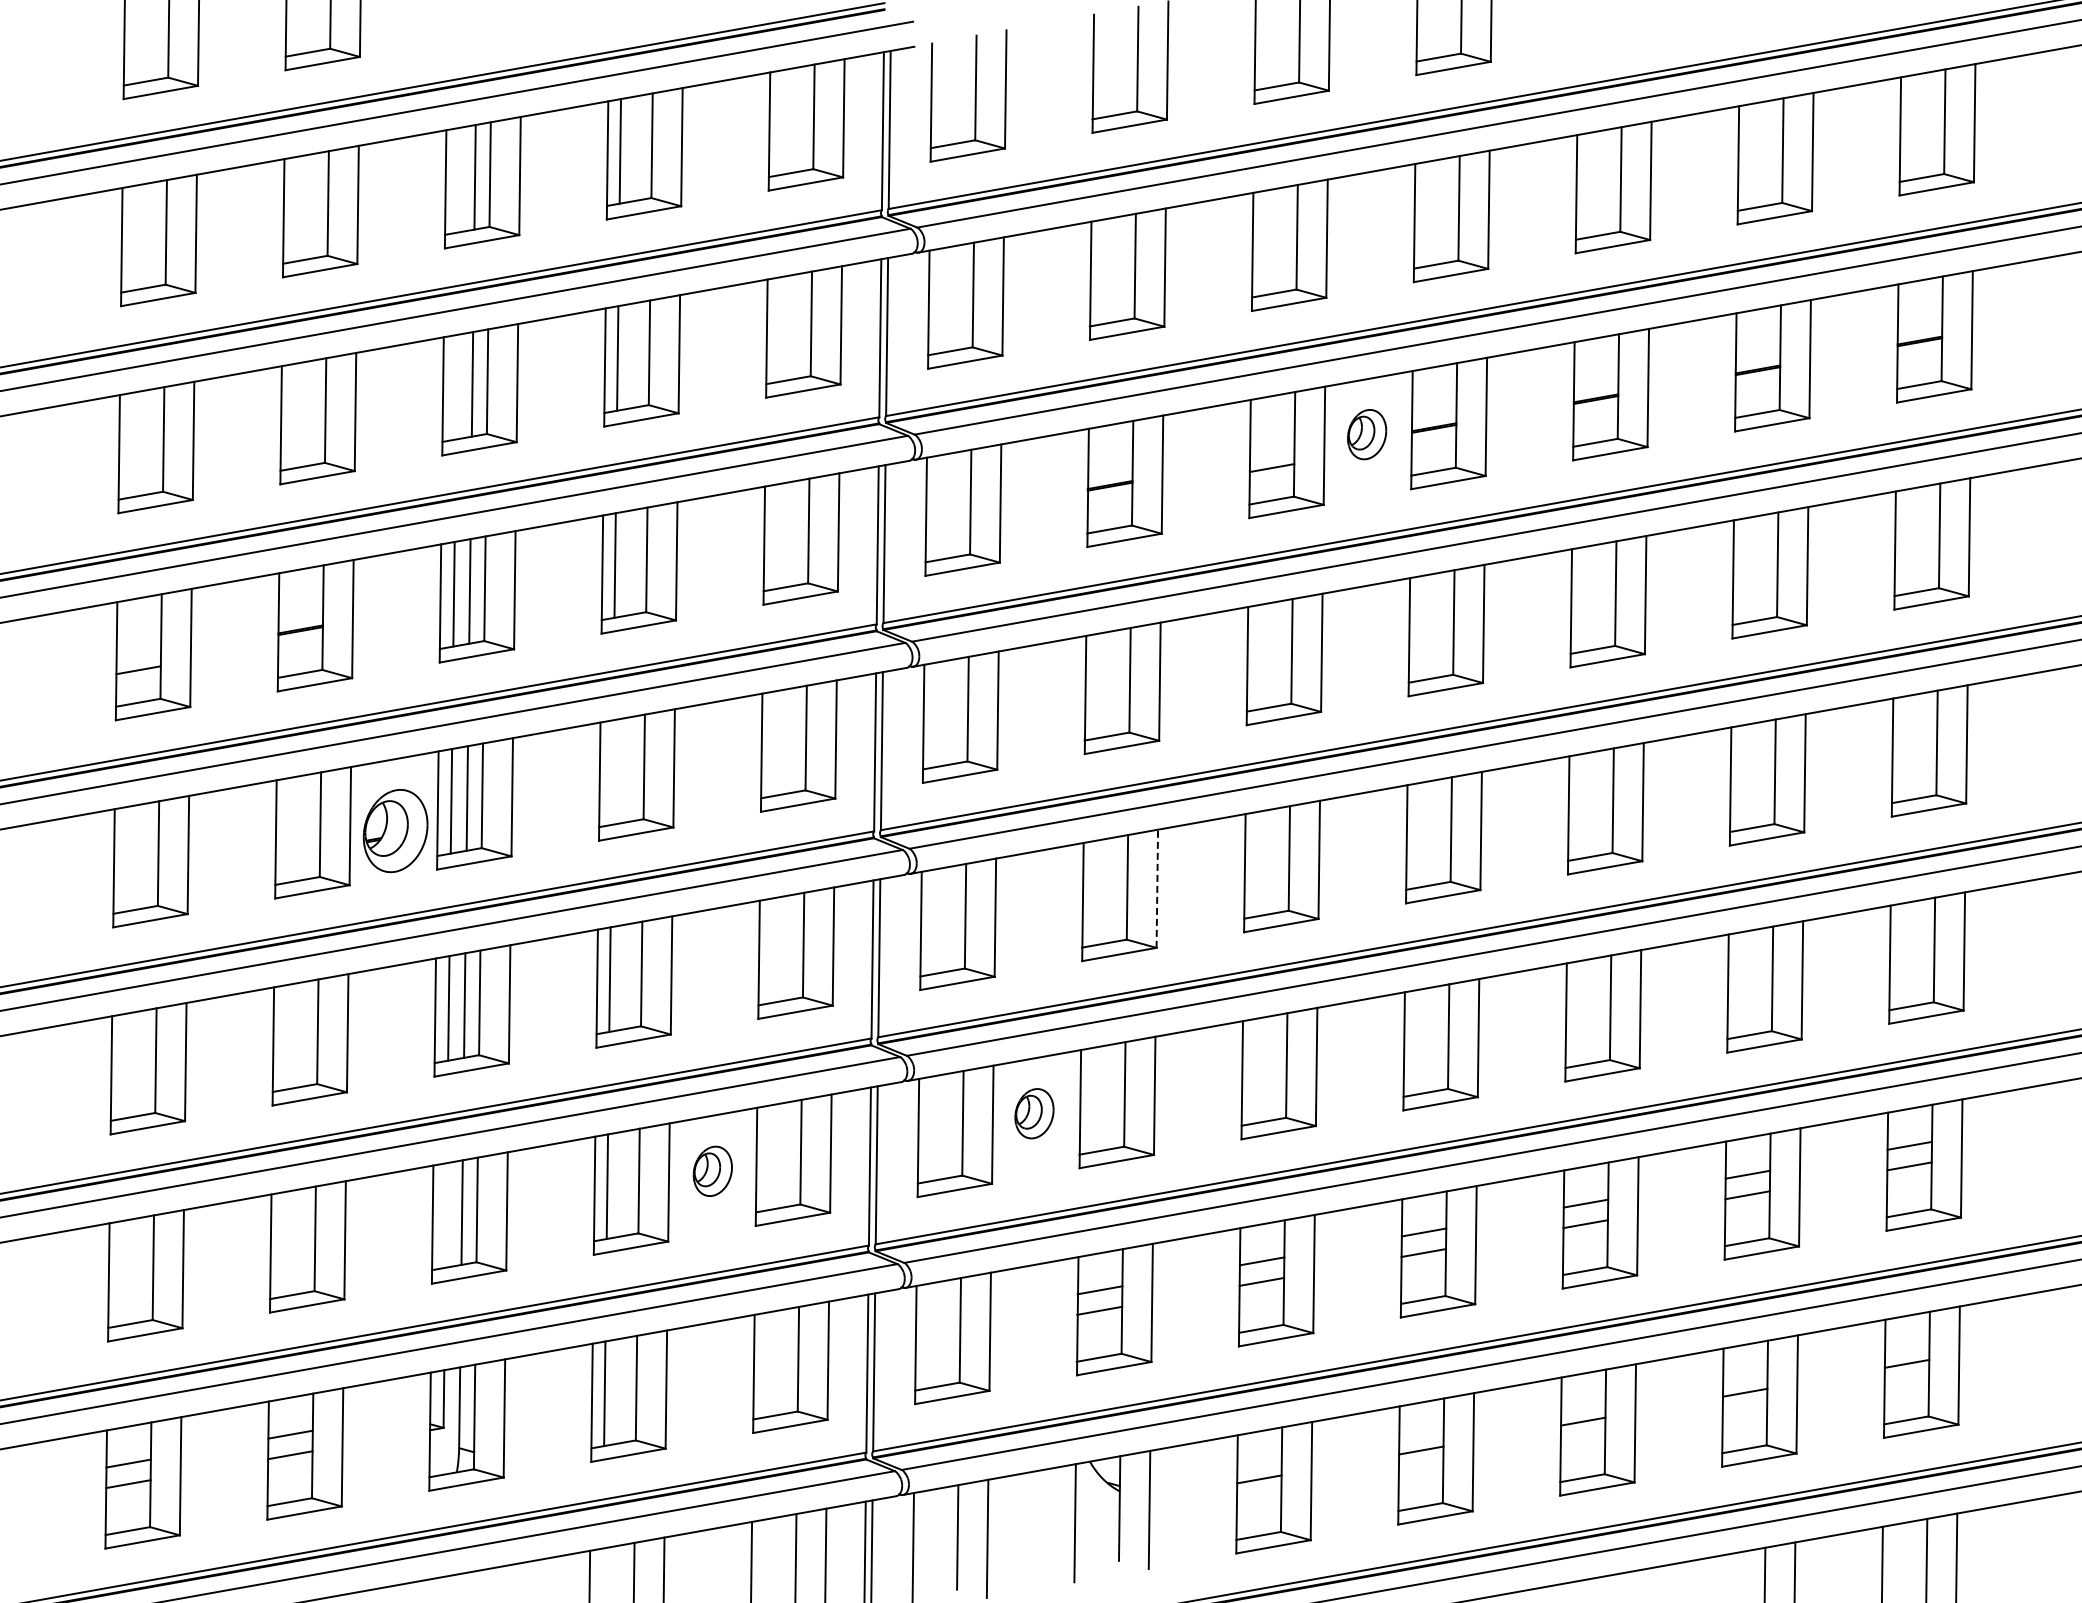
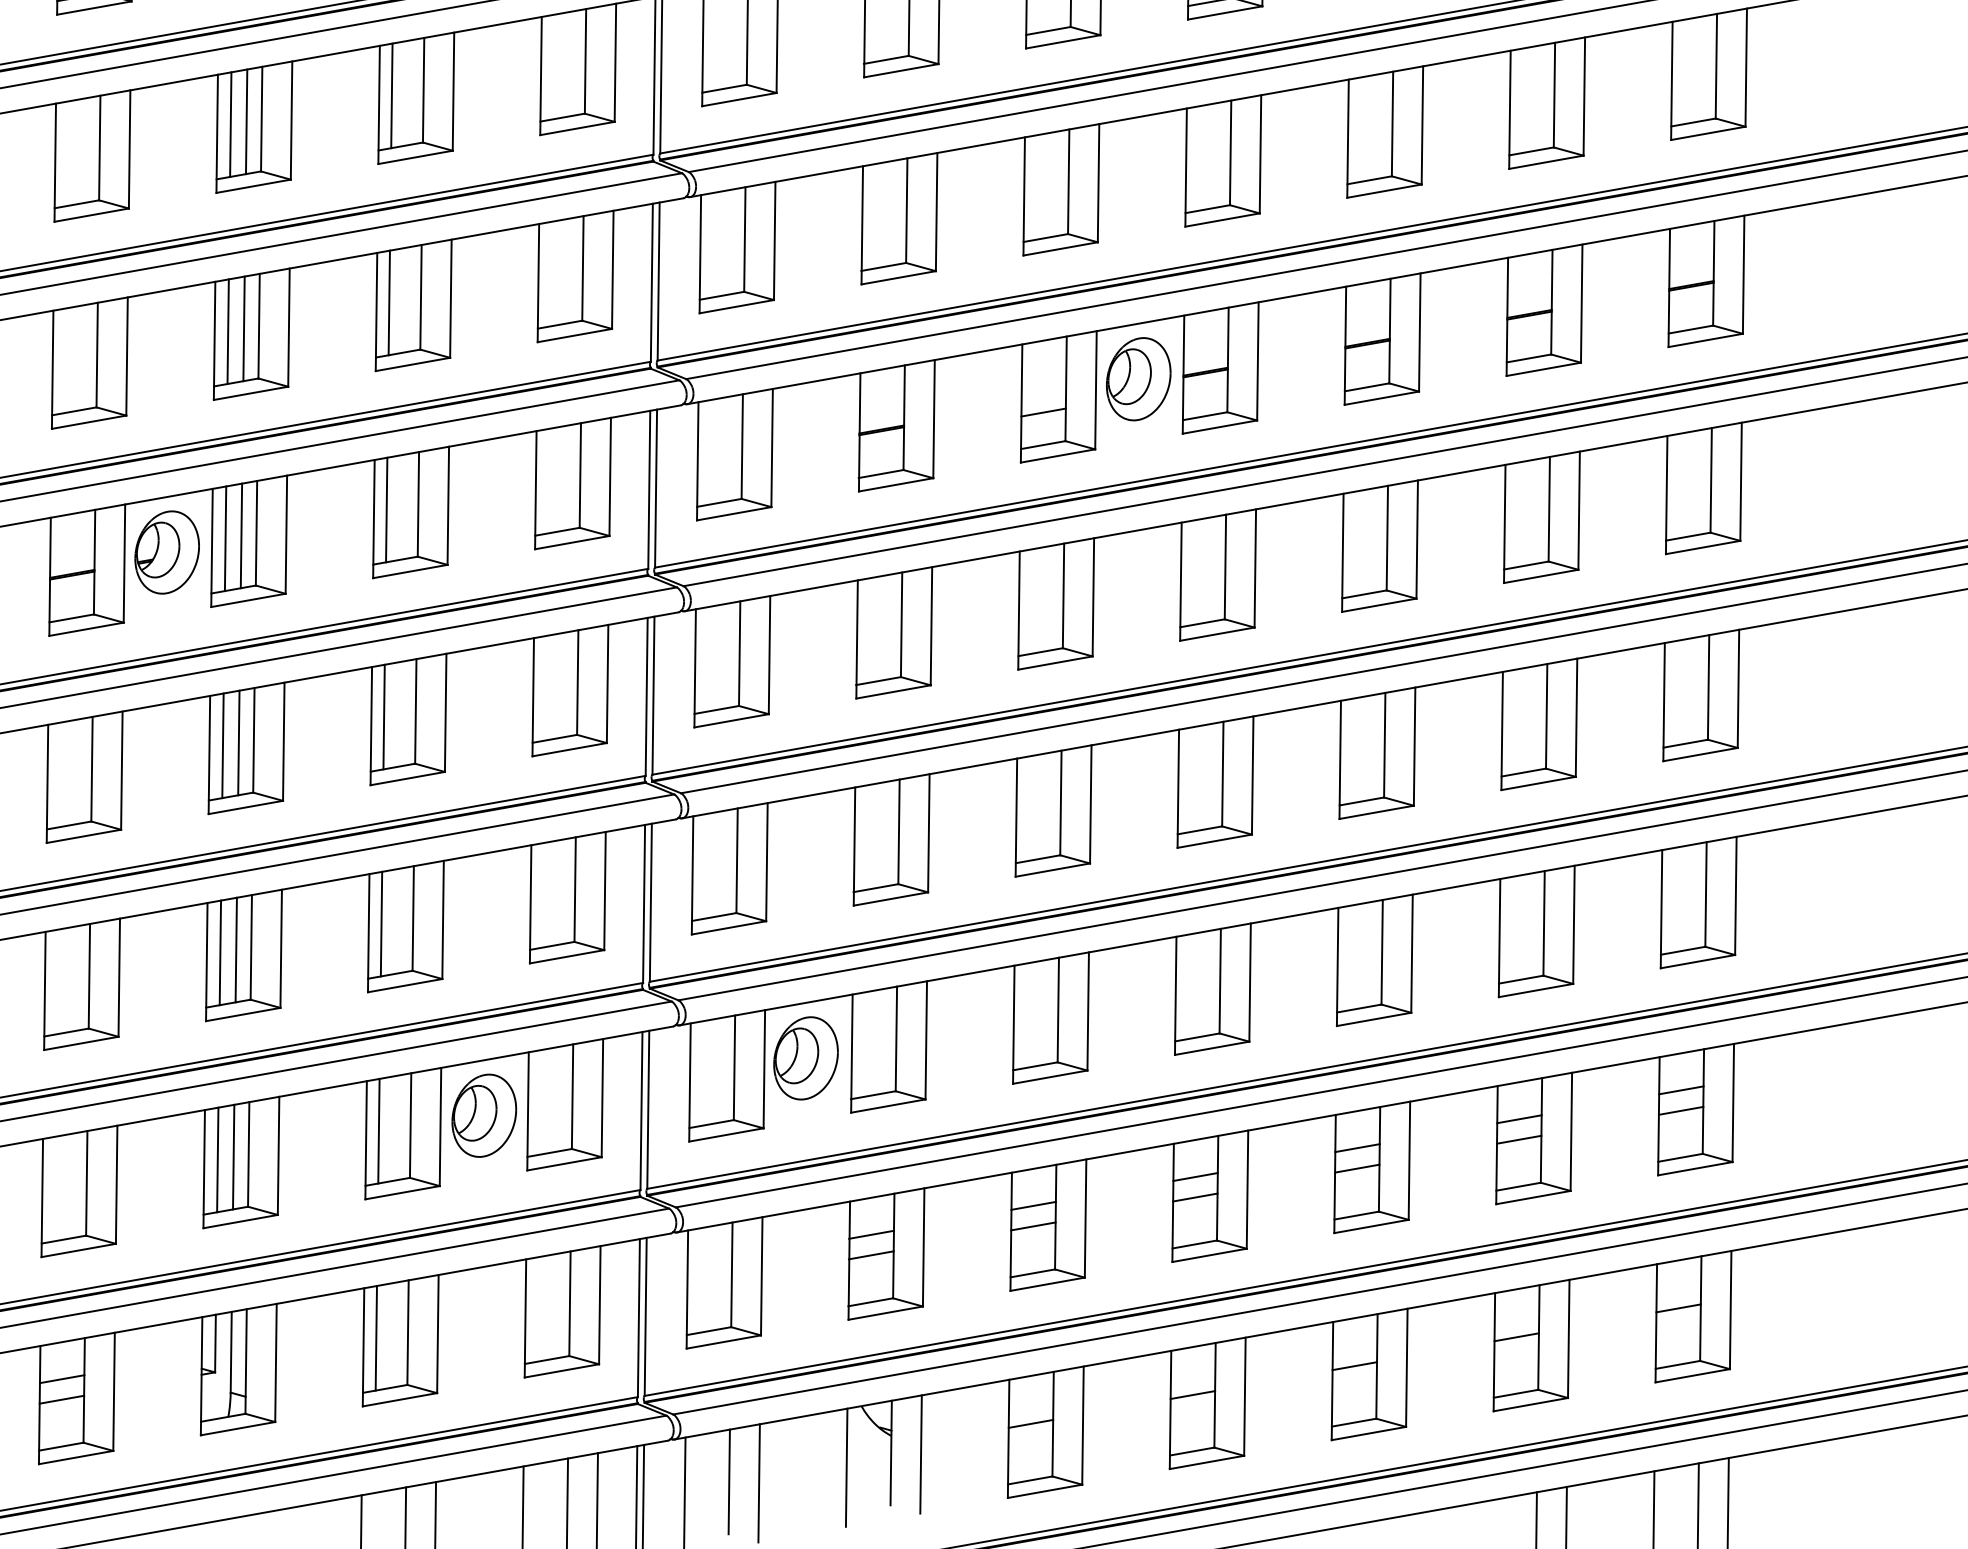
line: (458, 179) -> (230, 124), added
line: (456, 386) -> (228, 331), added
part: (1366, 434) -> (1138, 379), size x1.67
line: (612, 772) -> (384, 717), added
part: (395, 831) -> (167, 553), moved
line: (1157, 888) -> (929, 833), dashed -> solid
part: (1034, 1113) -> (806, 1058), size x1.67
part: (712, 1171) -> (484, 1116), size x1.67
line: (445, 1215) -> (217, 1160), added

